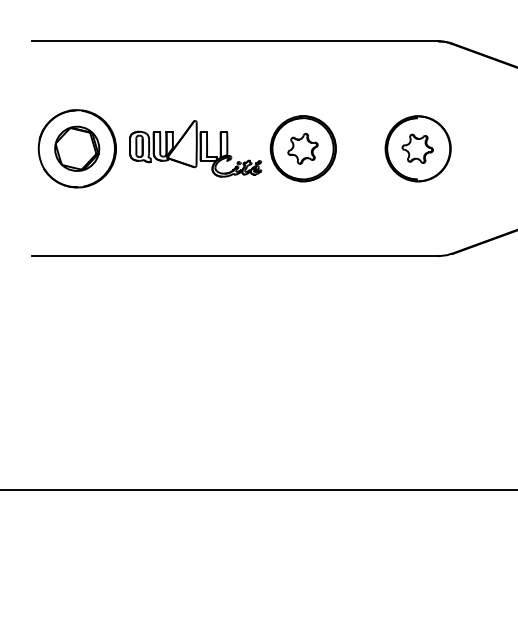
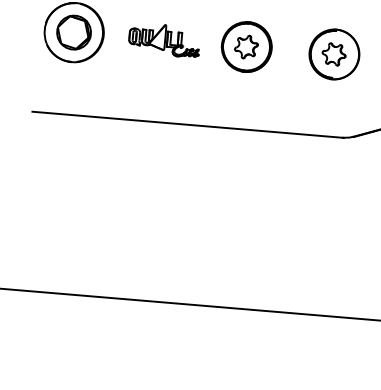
part: (195, 148) -> (164, 39), size x0.7

